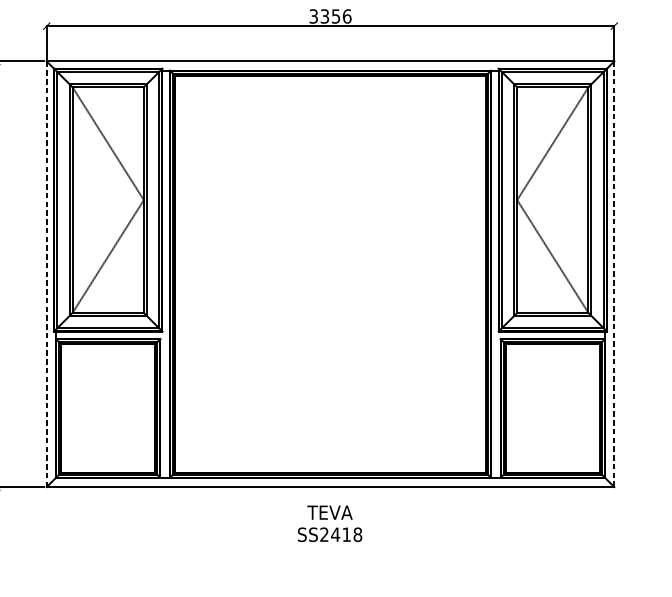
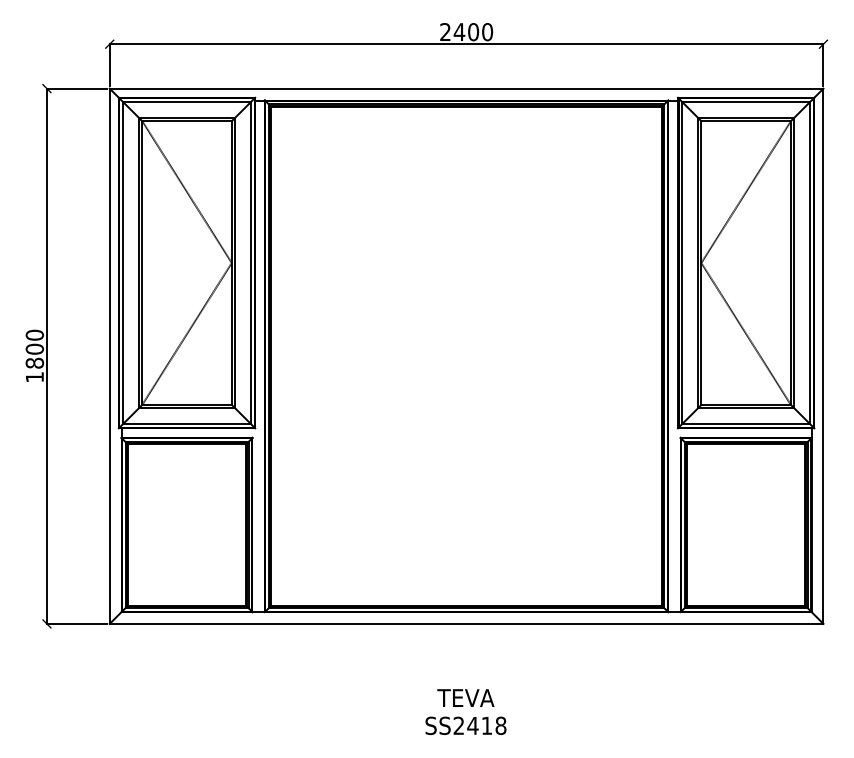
text: (330, 16) -> (466, 32), 3356 -> 2400
line: (46, 274) -> (109, 356), dashed -> solid
line: (614, 274) -> (823, 356), dashed -> solid
text: (329, 523) -> (465, 711), moved

